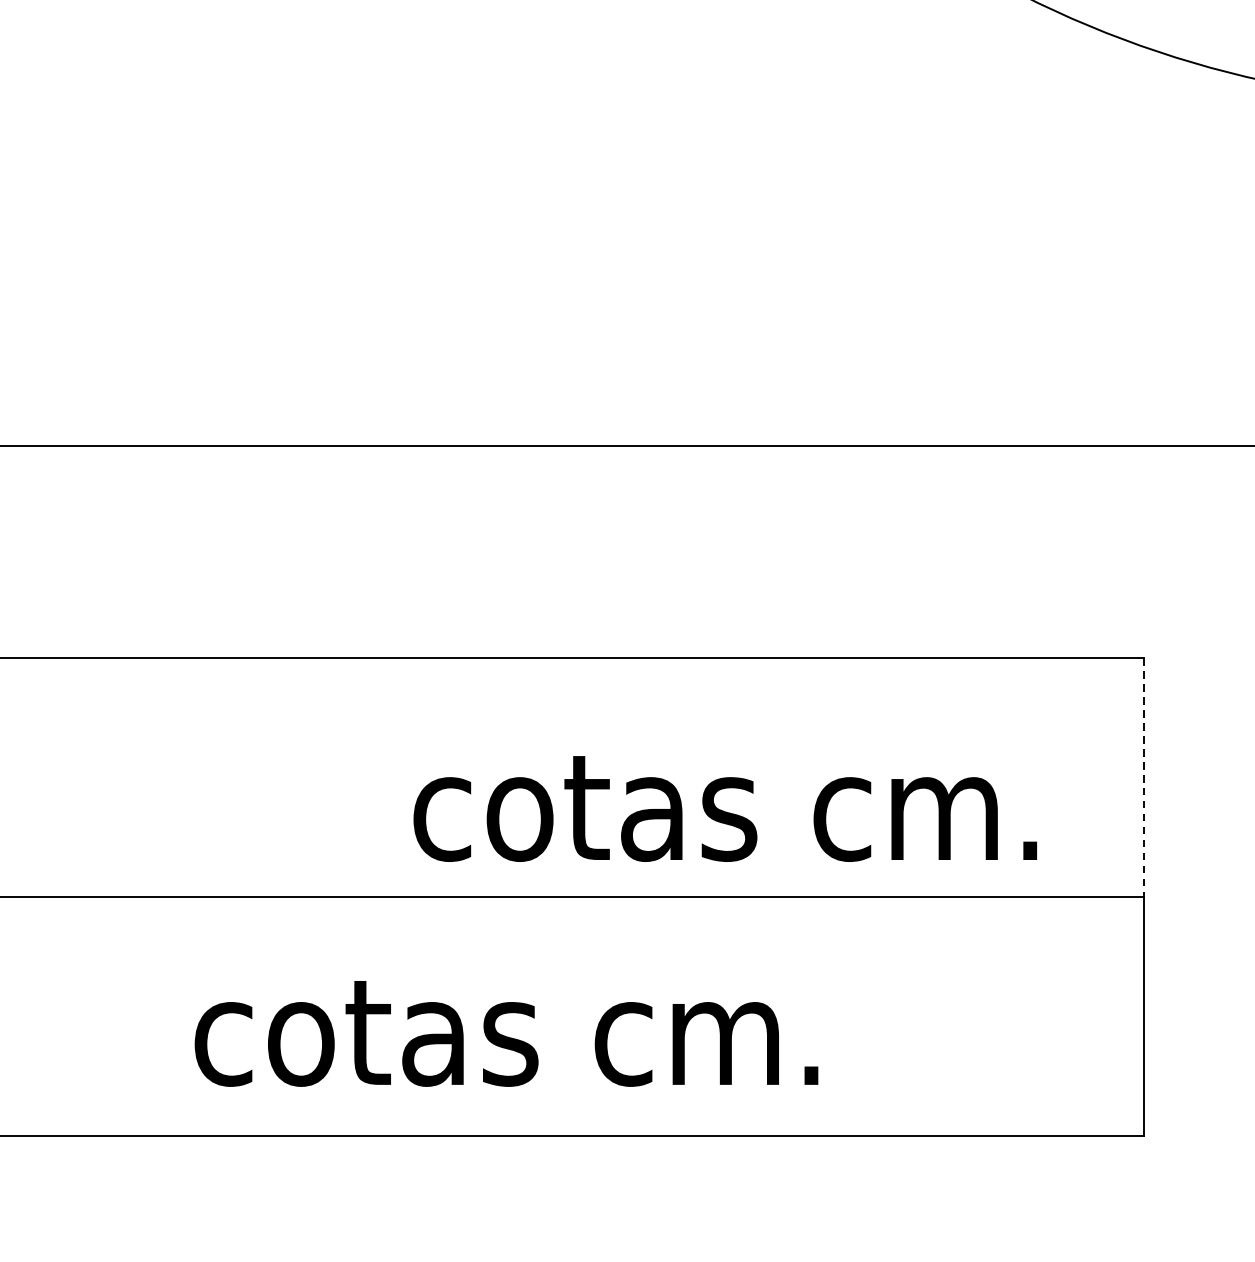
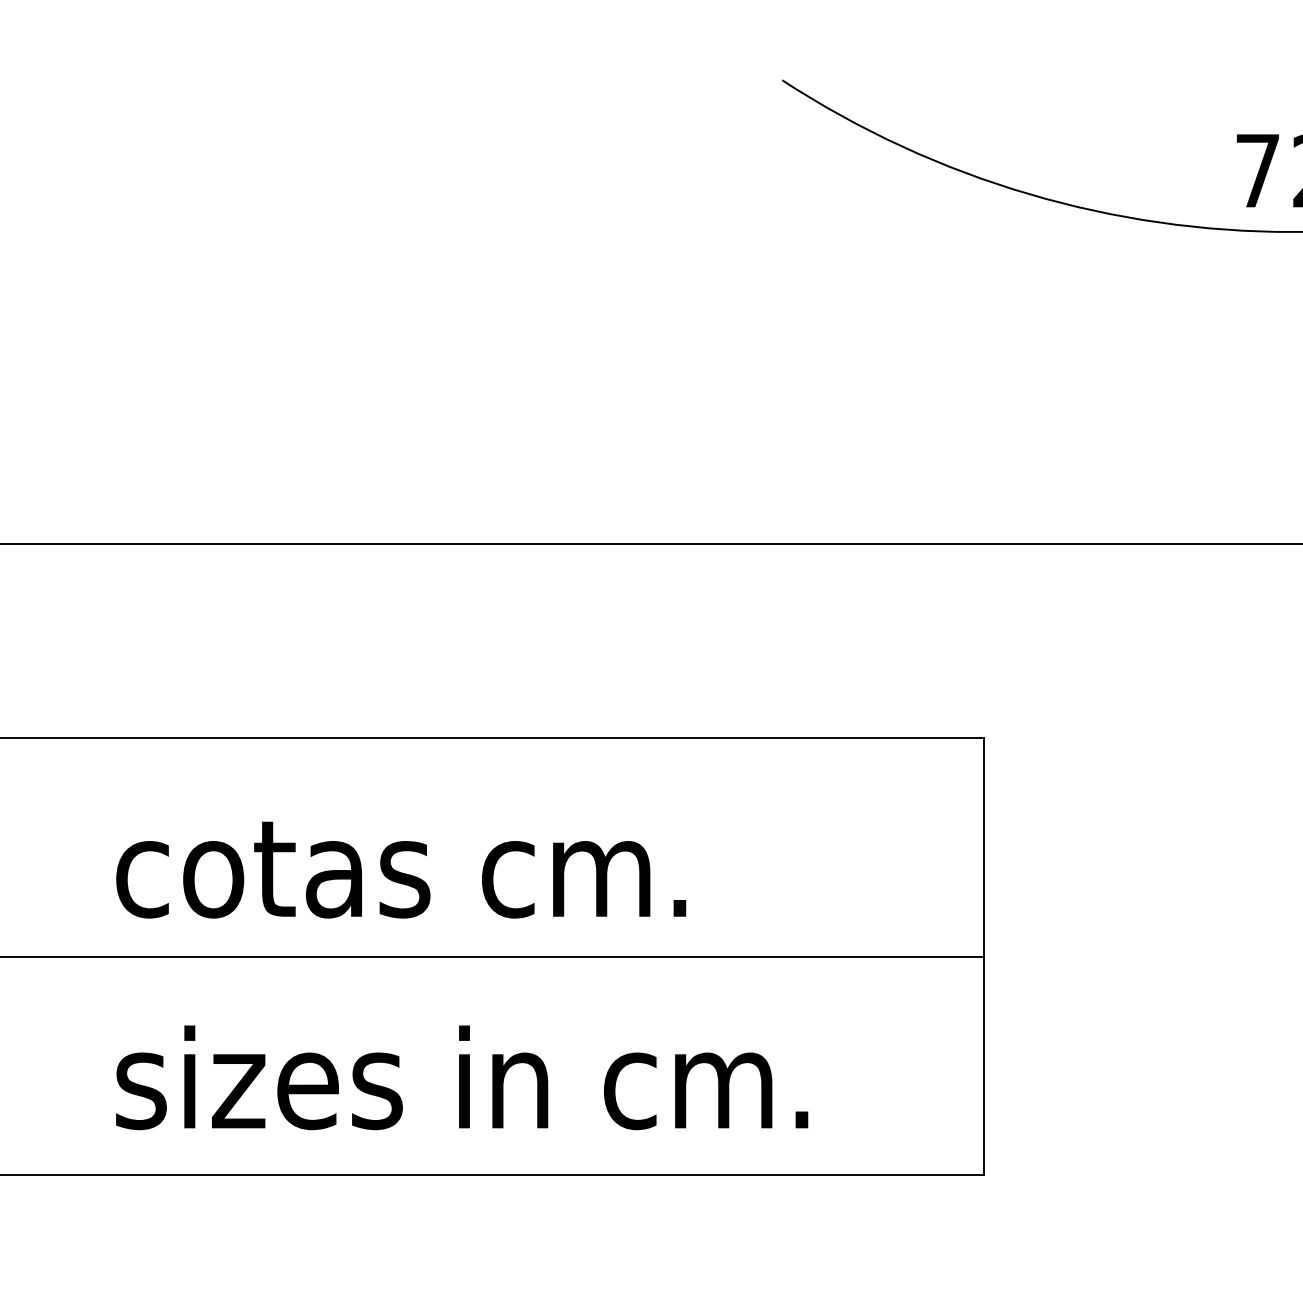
line: (1144, 777) -> (984, 847), dashed -> solid
text: (725, 808) -> (401, 869), moved
text: (573, 1029) -> (462, 1077), cotas cm. -> sizes in cm.

